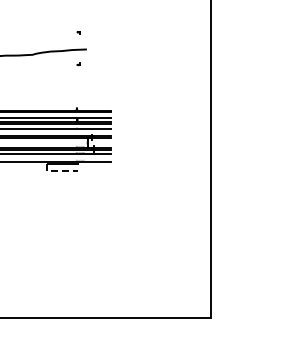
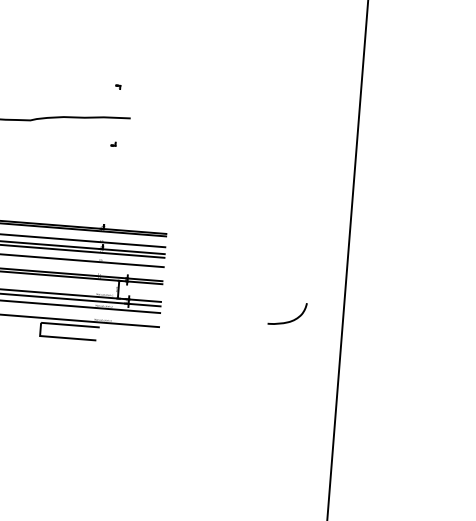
curve: (182, 151) -> (291, 319), added
line: (57, 171) -> (59, 337), dashed -> solid

